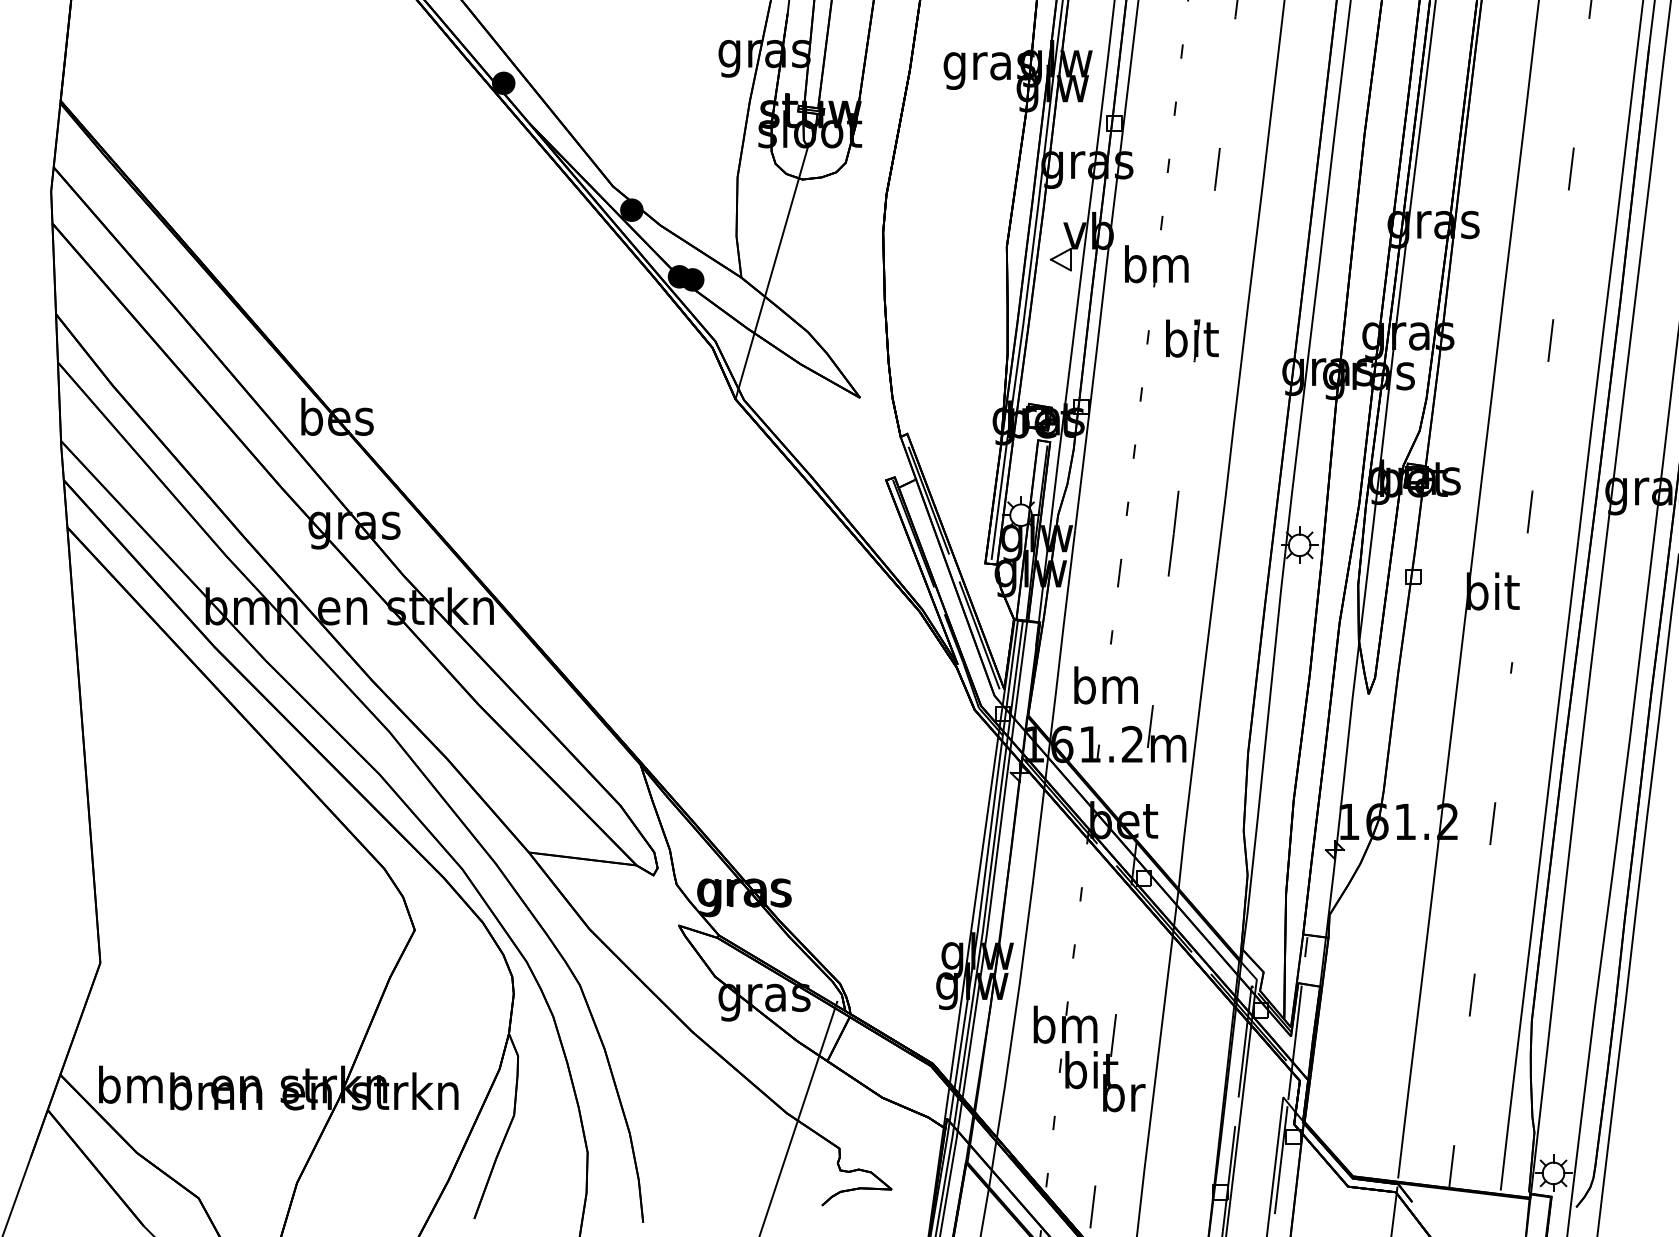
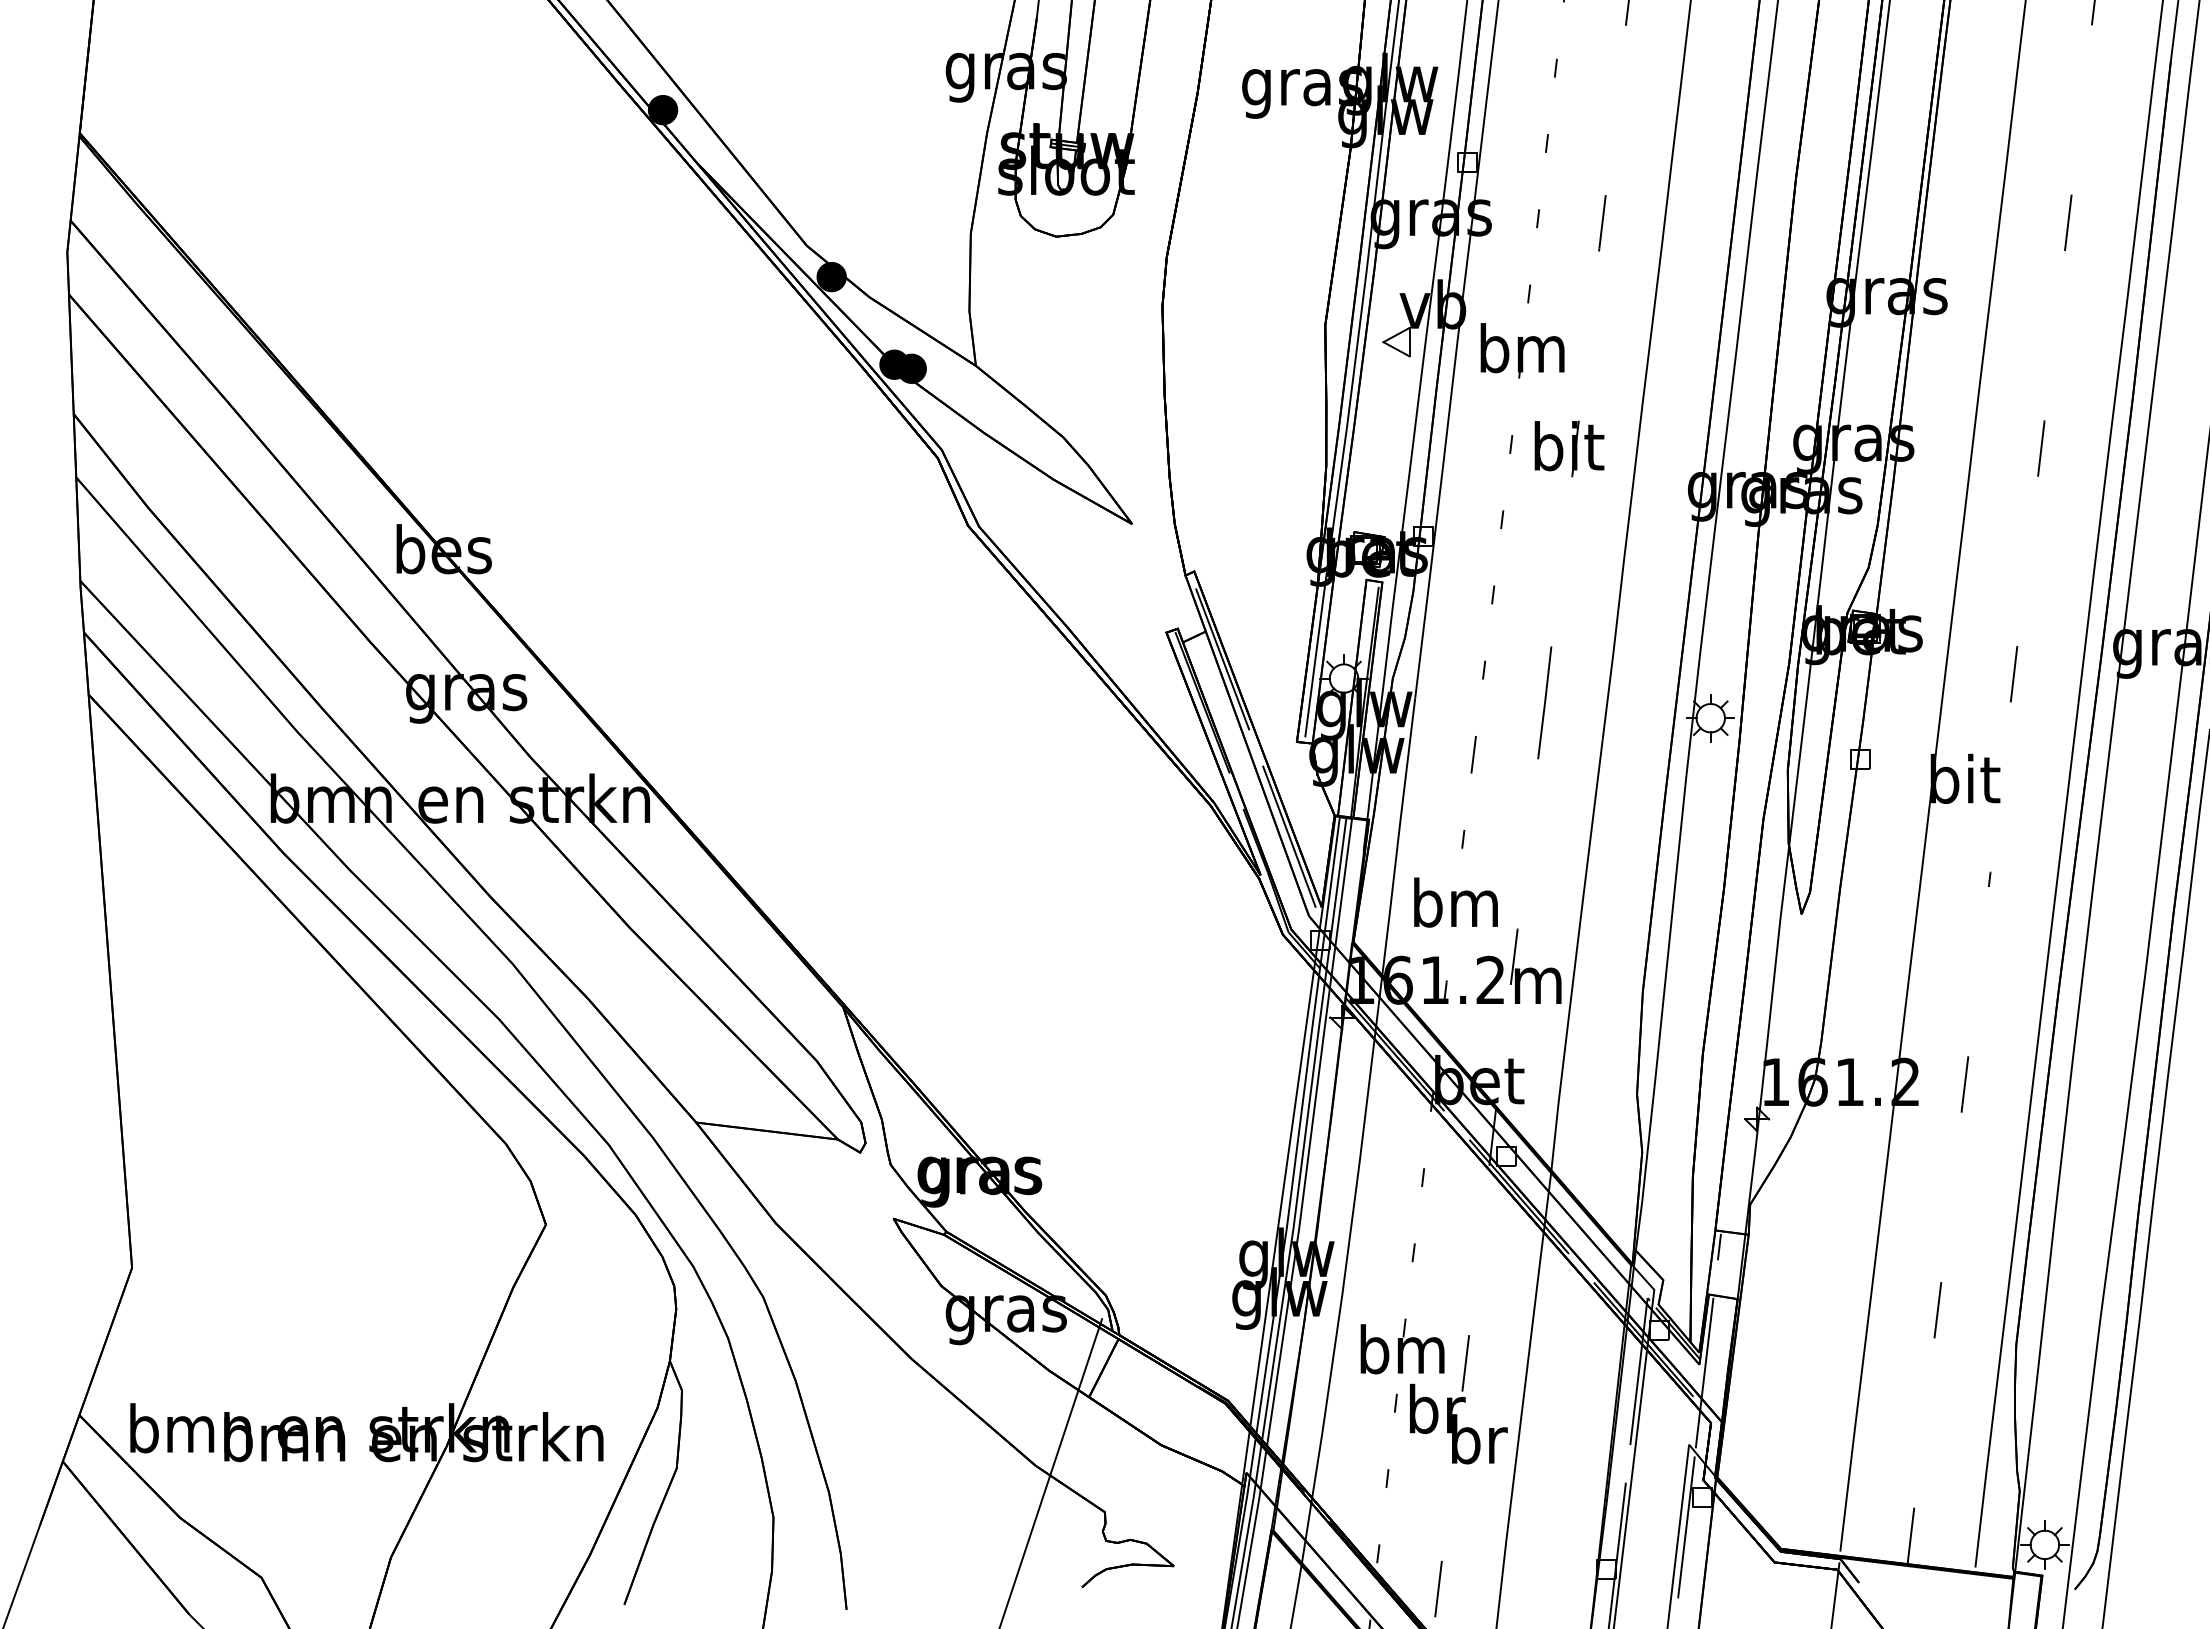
line: (772, 271) -> (1016, 357), removed
text: (1091, 1069) -> (1436, 1408), bit -> br

